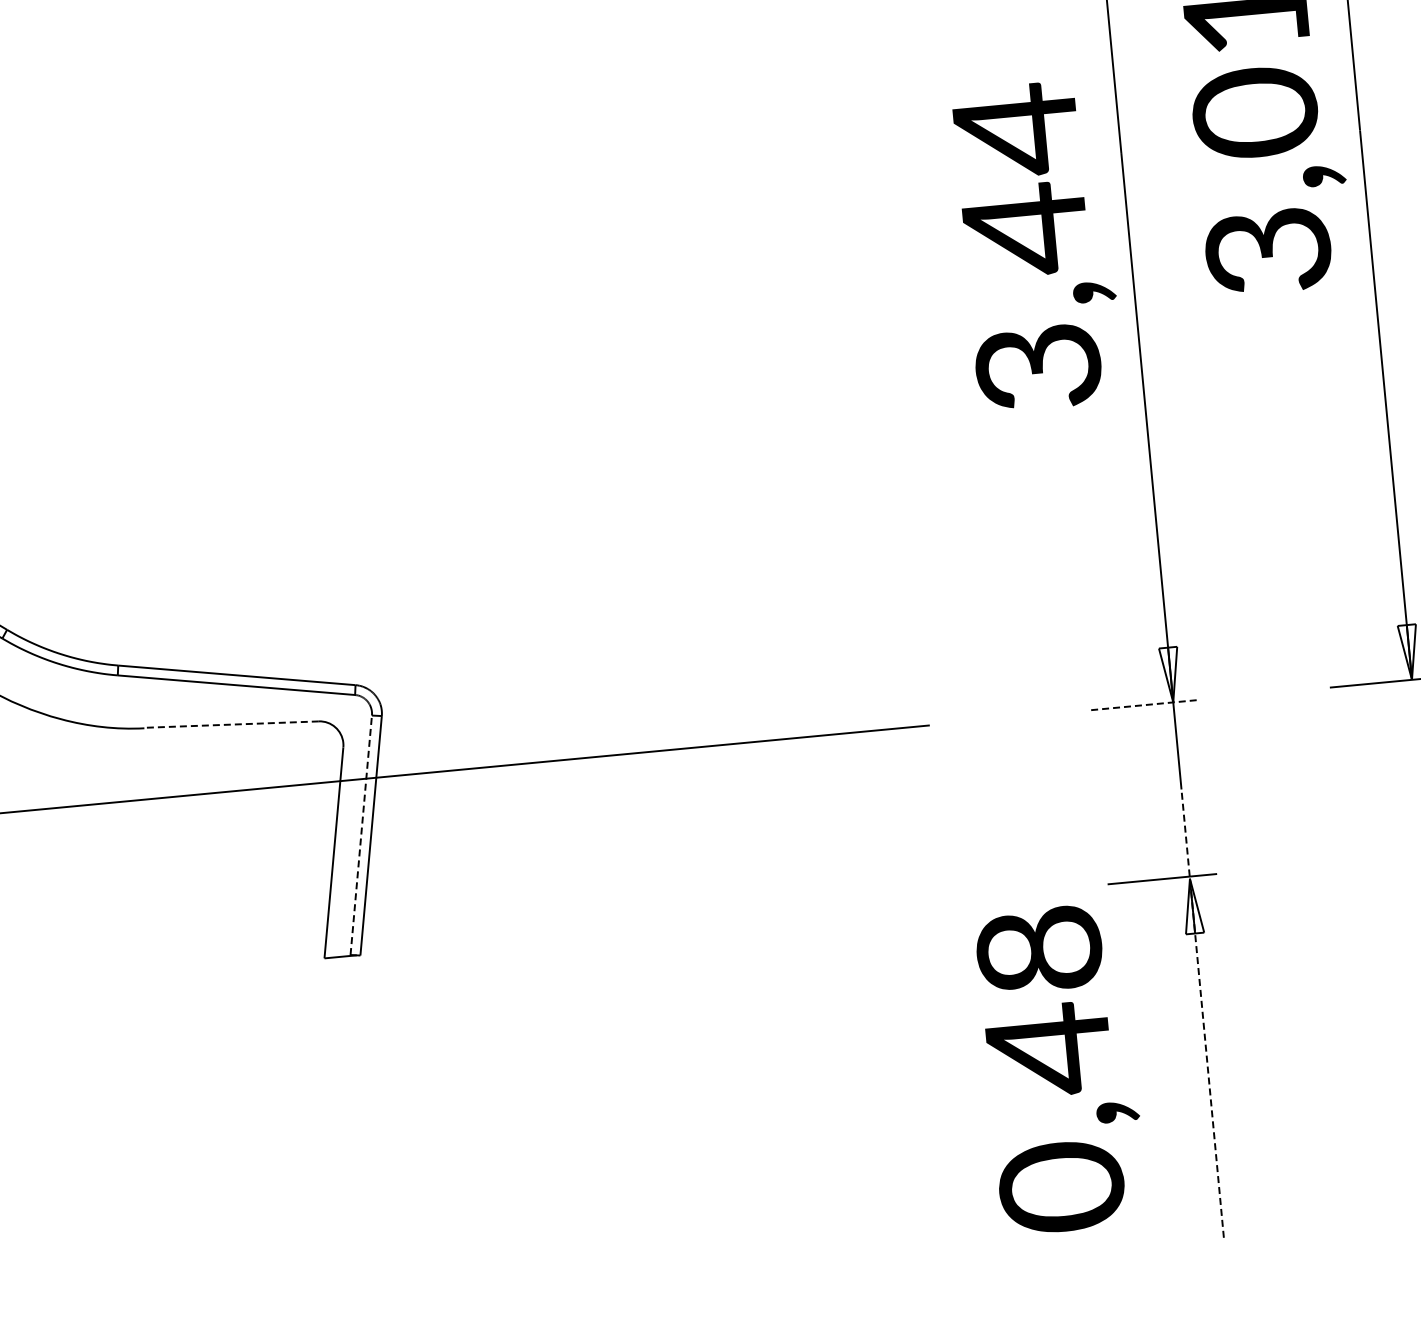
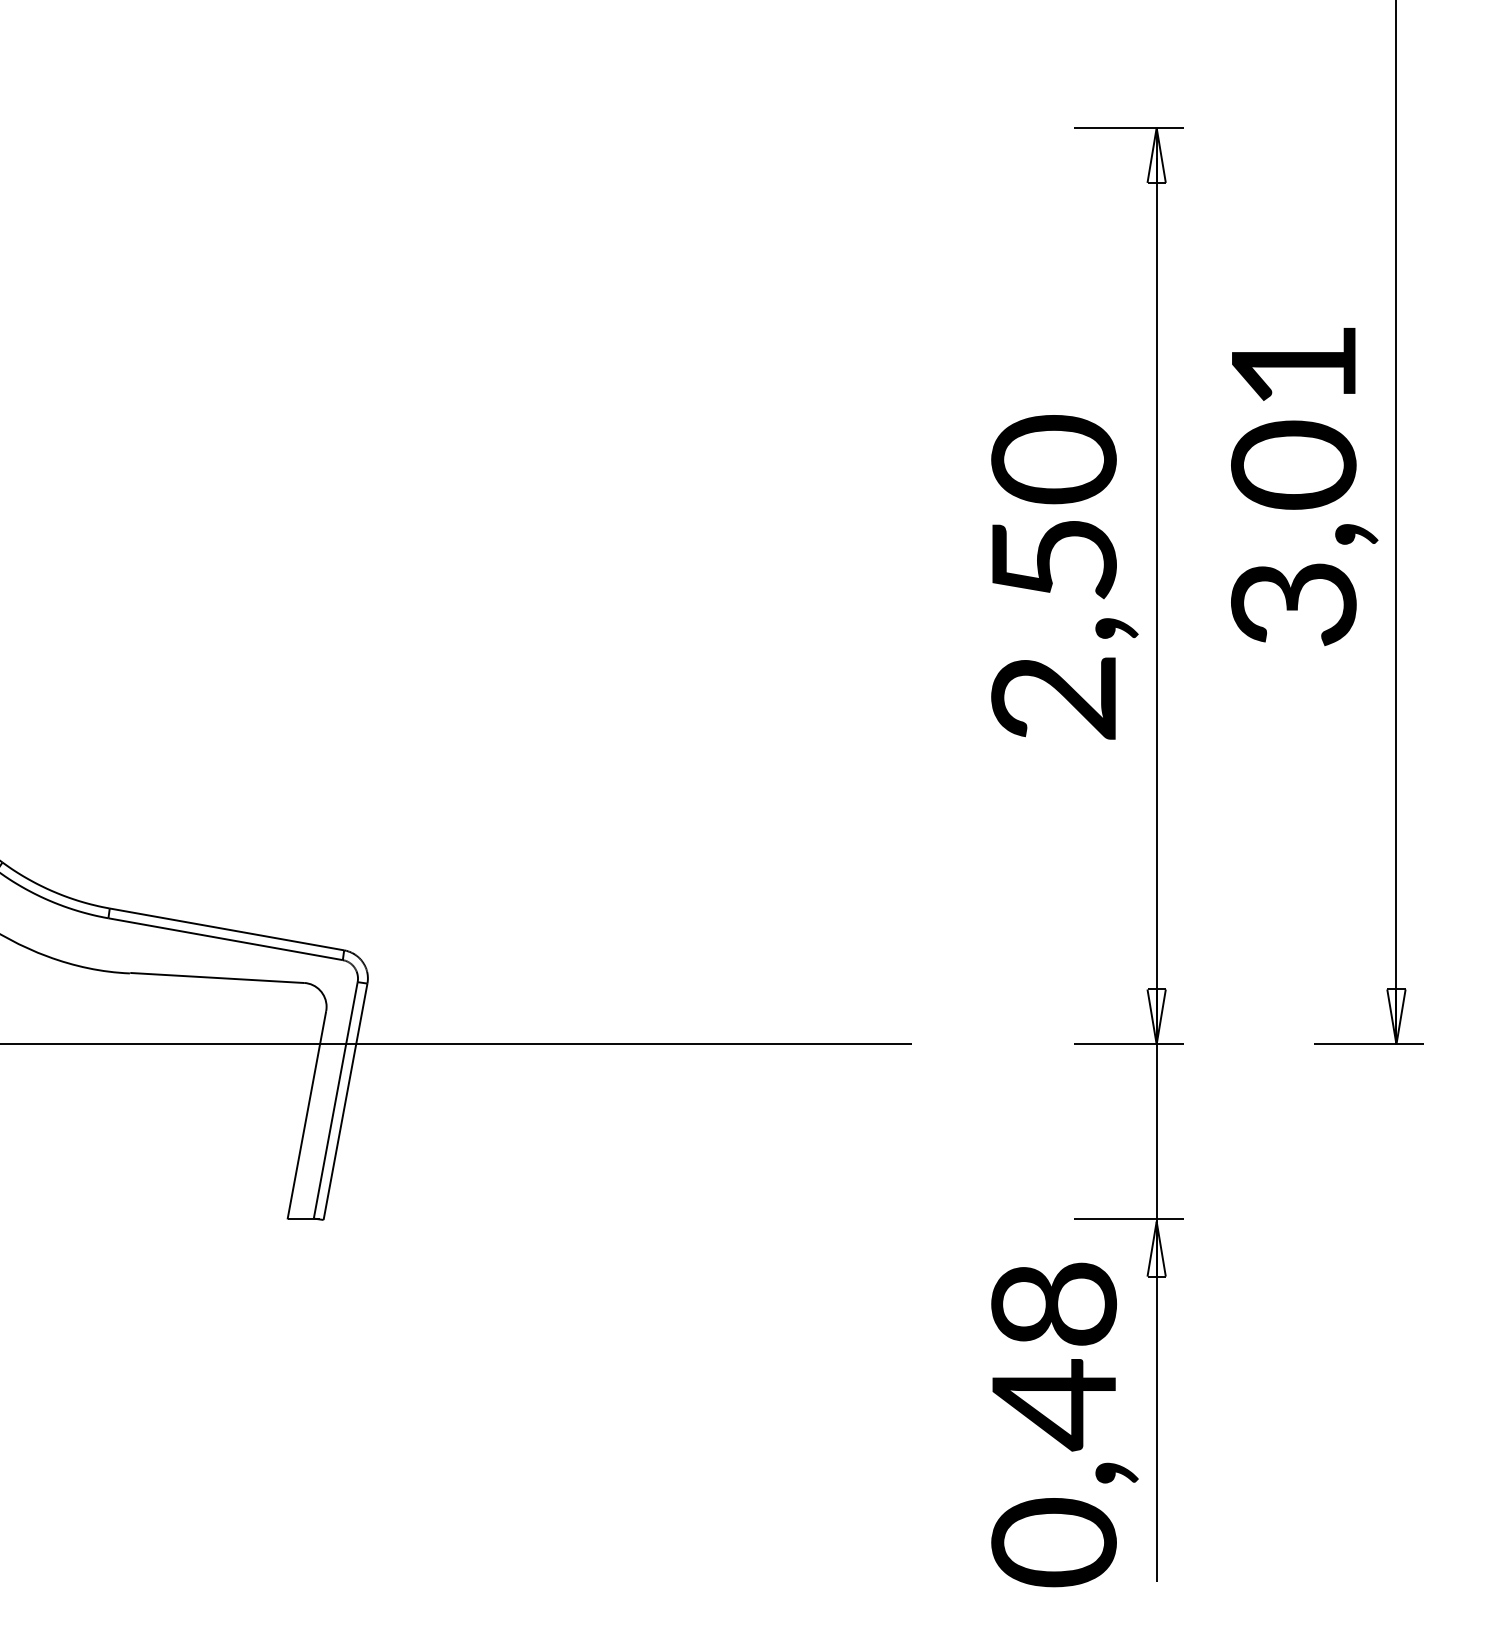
text: (1026, 247) -> (1053, 577), 3,44 -> 2,50
line: (1146, 704) -> (1129, 1044), dashed -> solid
line: (230, 724) -> (216, 977), dashed -> solid
line: (360, 834) -> (335, 1099), dashed -> solid
line: (1202, 1013) -> (1156, 1356), dashed -> solid
text: (1061, 1068) -> (1064, 1424), moved

